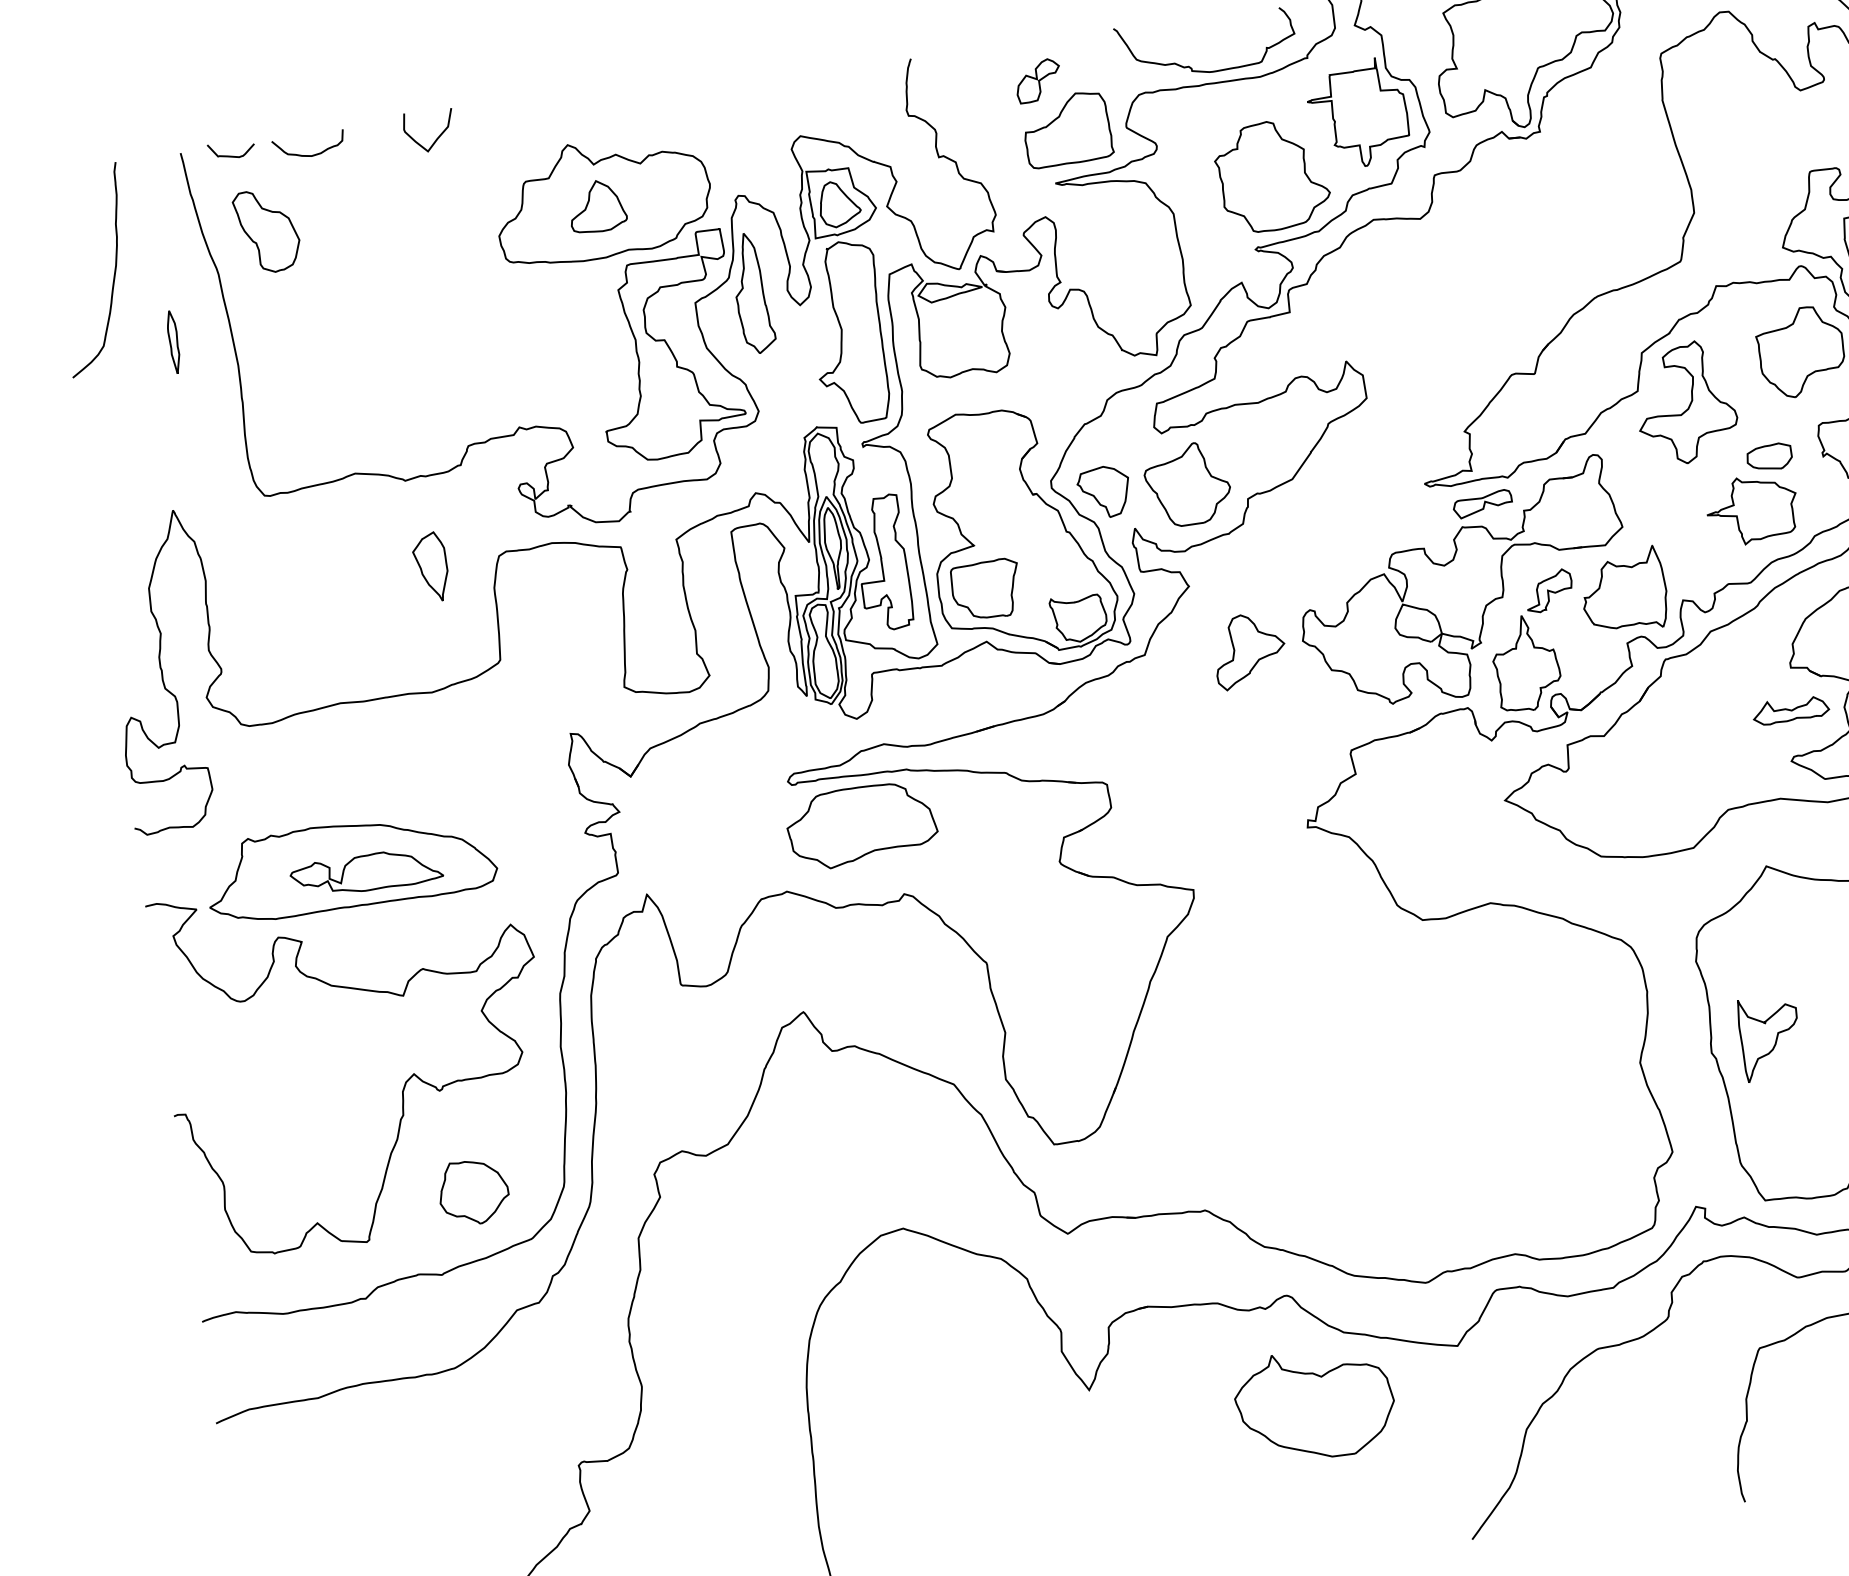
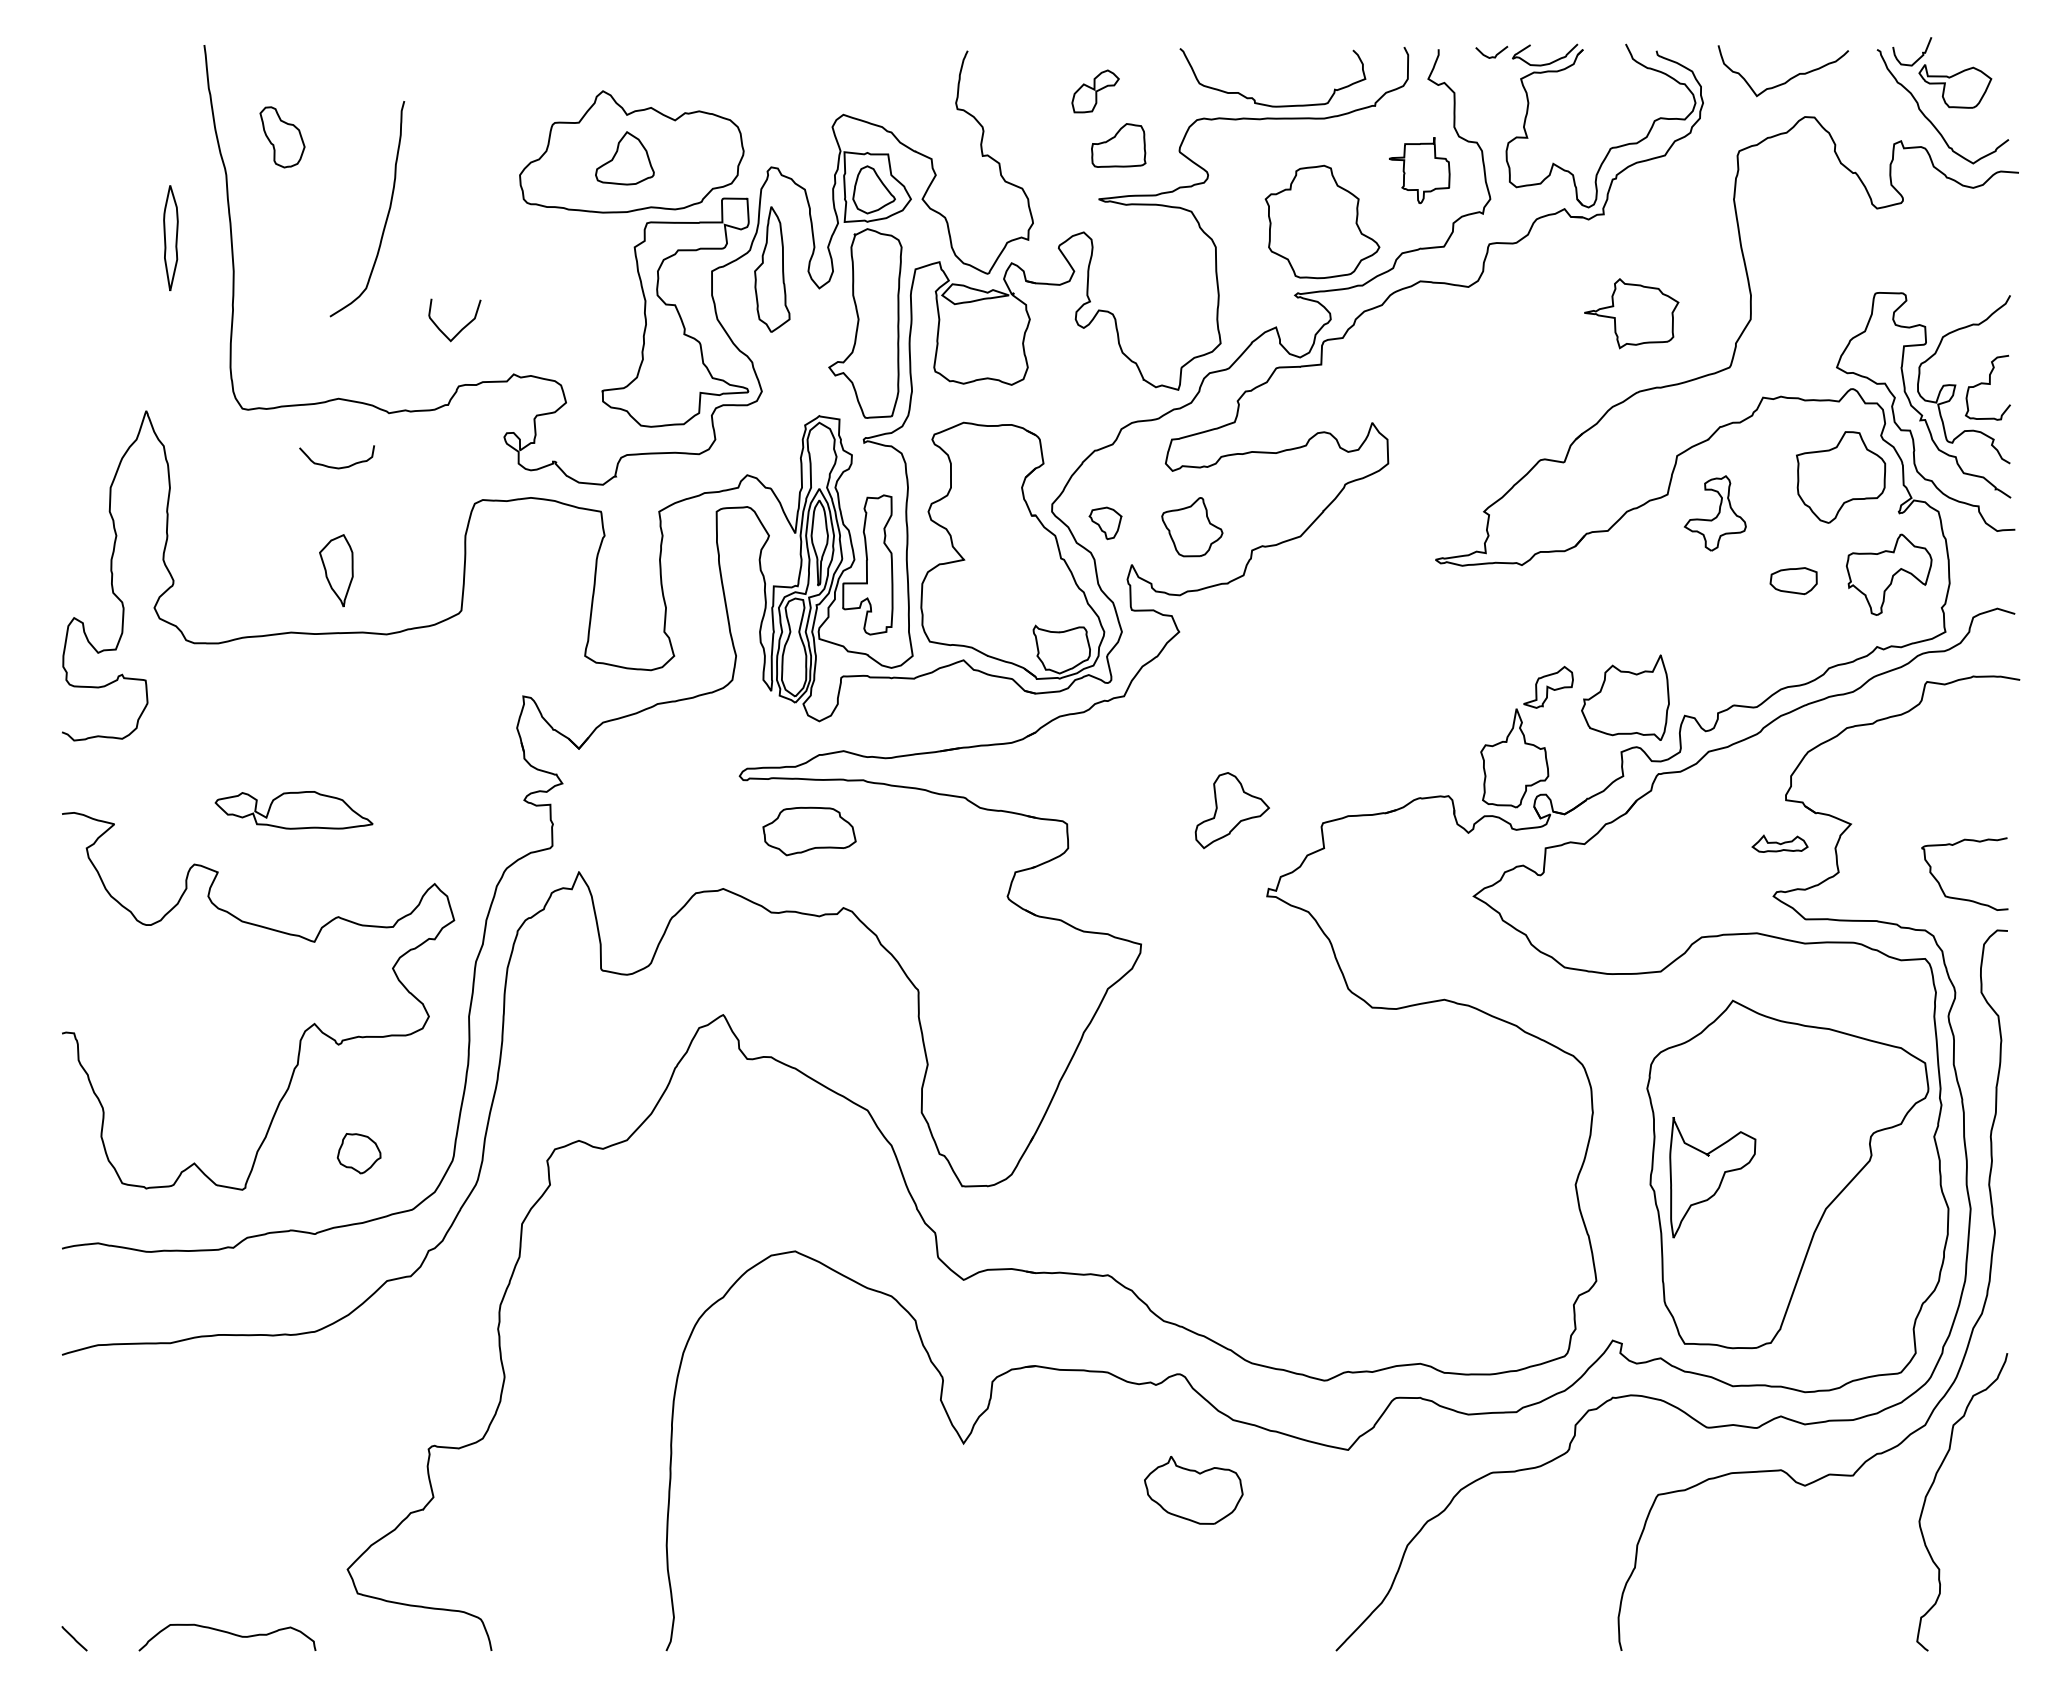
part: (1358, 113) -> (1419, 170), size x0.6
part: (1067, 129) -> (1118, 145), size x0.6
curve: (437, 136) -> (462, 327), moved
curve: (307, 154) -> (334, 466), moved
curve: (230, 155) -> (255, 54), removed
part: (267, 231) -> (282, 137), size x0.7
curve: (114, 270) -> (387, 212), moved
part: (173, 342) -> (170, 238), size x1.6
part: (1685, 403) -> (1715, 513), size x0.6
part: (1187, 483) -> (1192, 526), size x0.7
part: (1104, 492) -> (1105, 523), size x0.6
part: (1752, 509) -> (1631, 313), moved
part: (431, 567) -> (336, 570), moved
part: (1462, 584) -> (1460, 668), removed
part: (986, 589) -> (970, 606), removed
part: (1248, 650) -> (1231, 810), moved
part: (1790, 709) -> (1779, 843), size x0.7
part: (861, 825) -> (809, 831), size x0.6
part: (350, 865) -> (278, 800), removed
part: (1769, 1037) -> (1712, 1177), size x1.4
part: (473, 1192) -> (358, 1153), size x0.6
part: (1315, 1404) -> (1193, 1490), size x0.6

